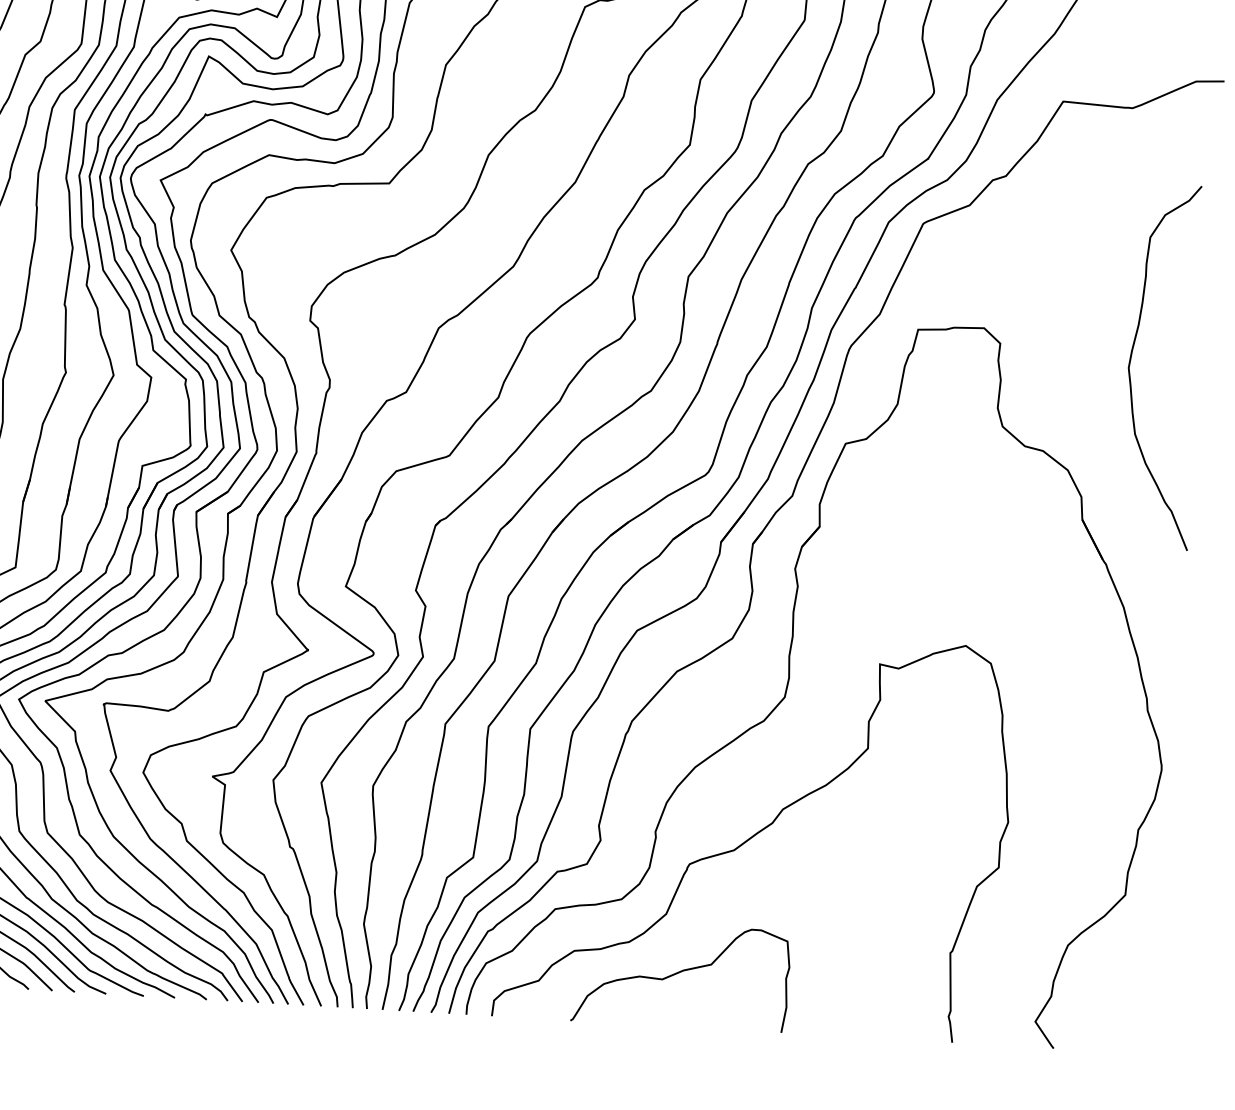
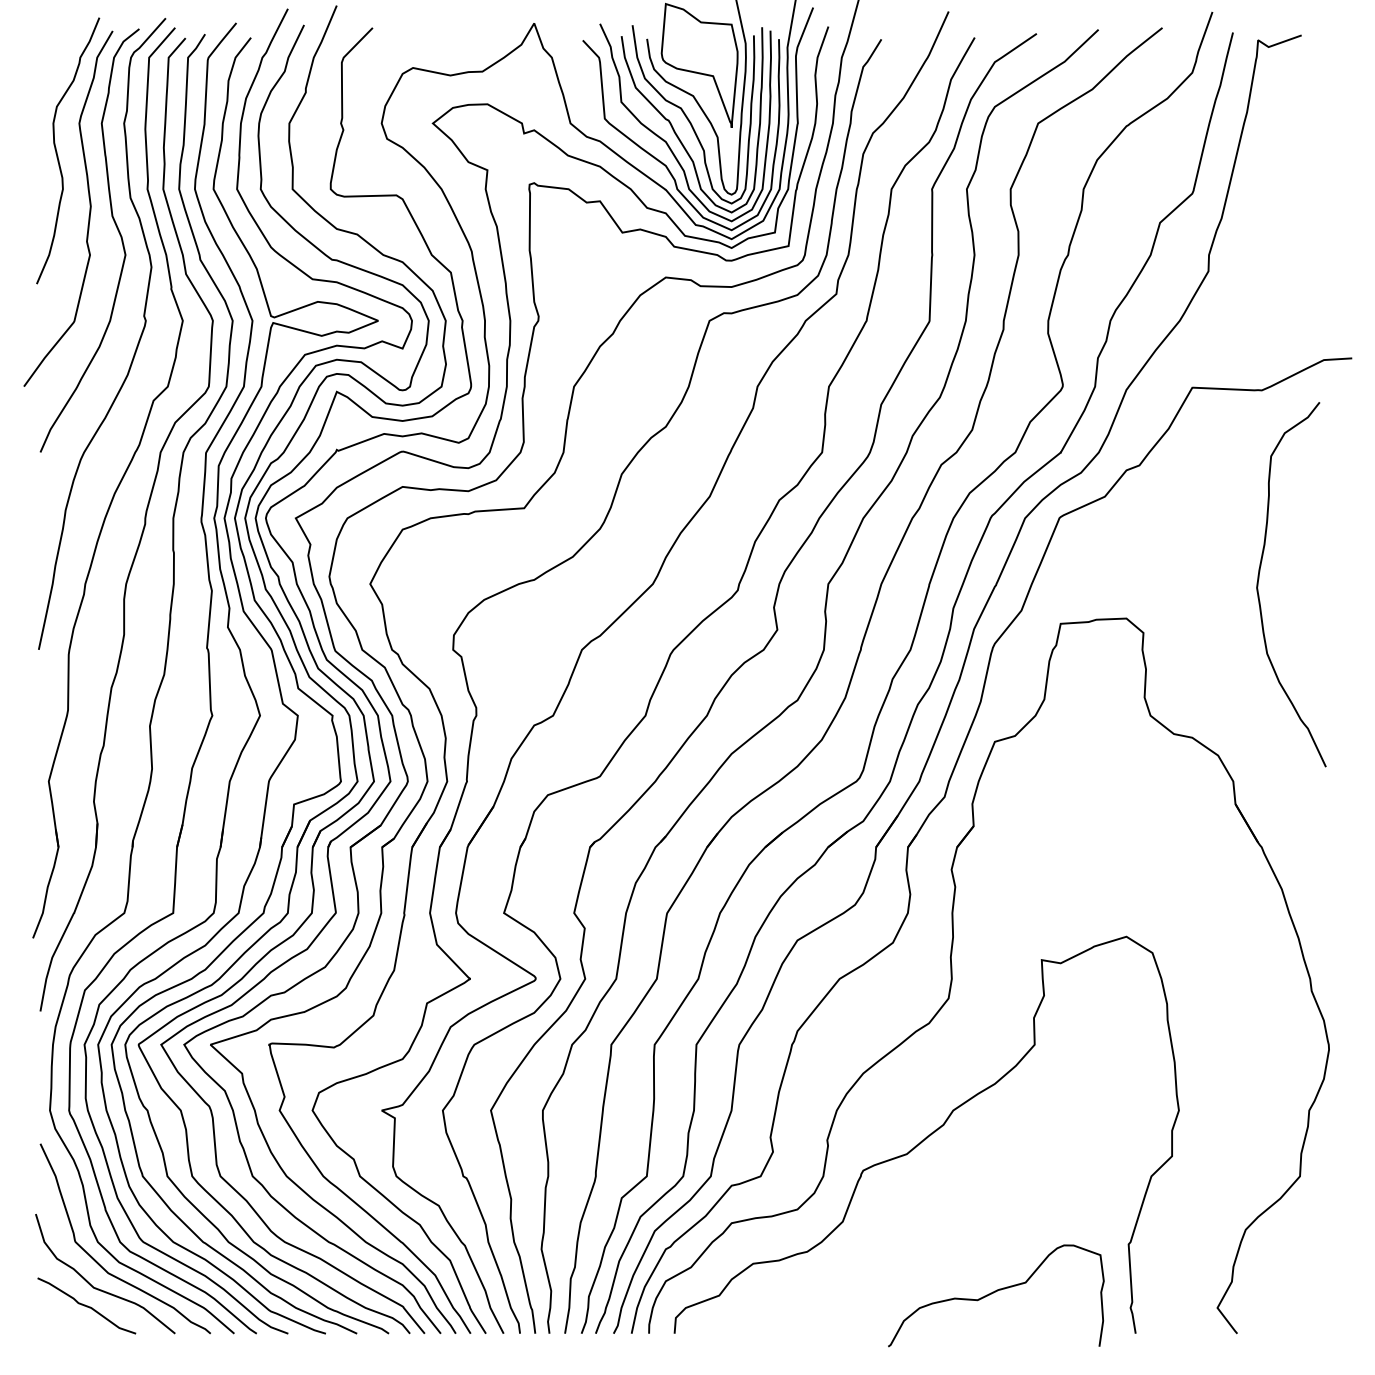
curve: (1131, 359) -> (1259, 579), moved
curve: (680, 972) -> (995, 1292), moved

